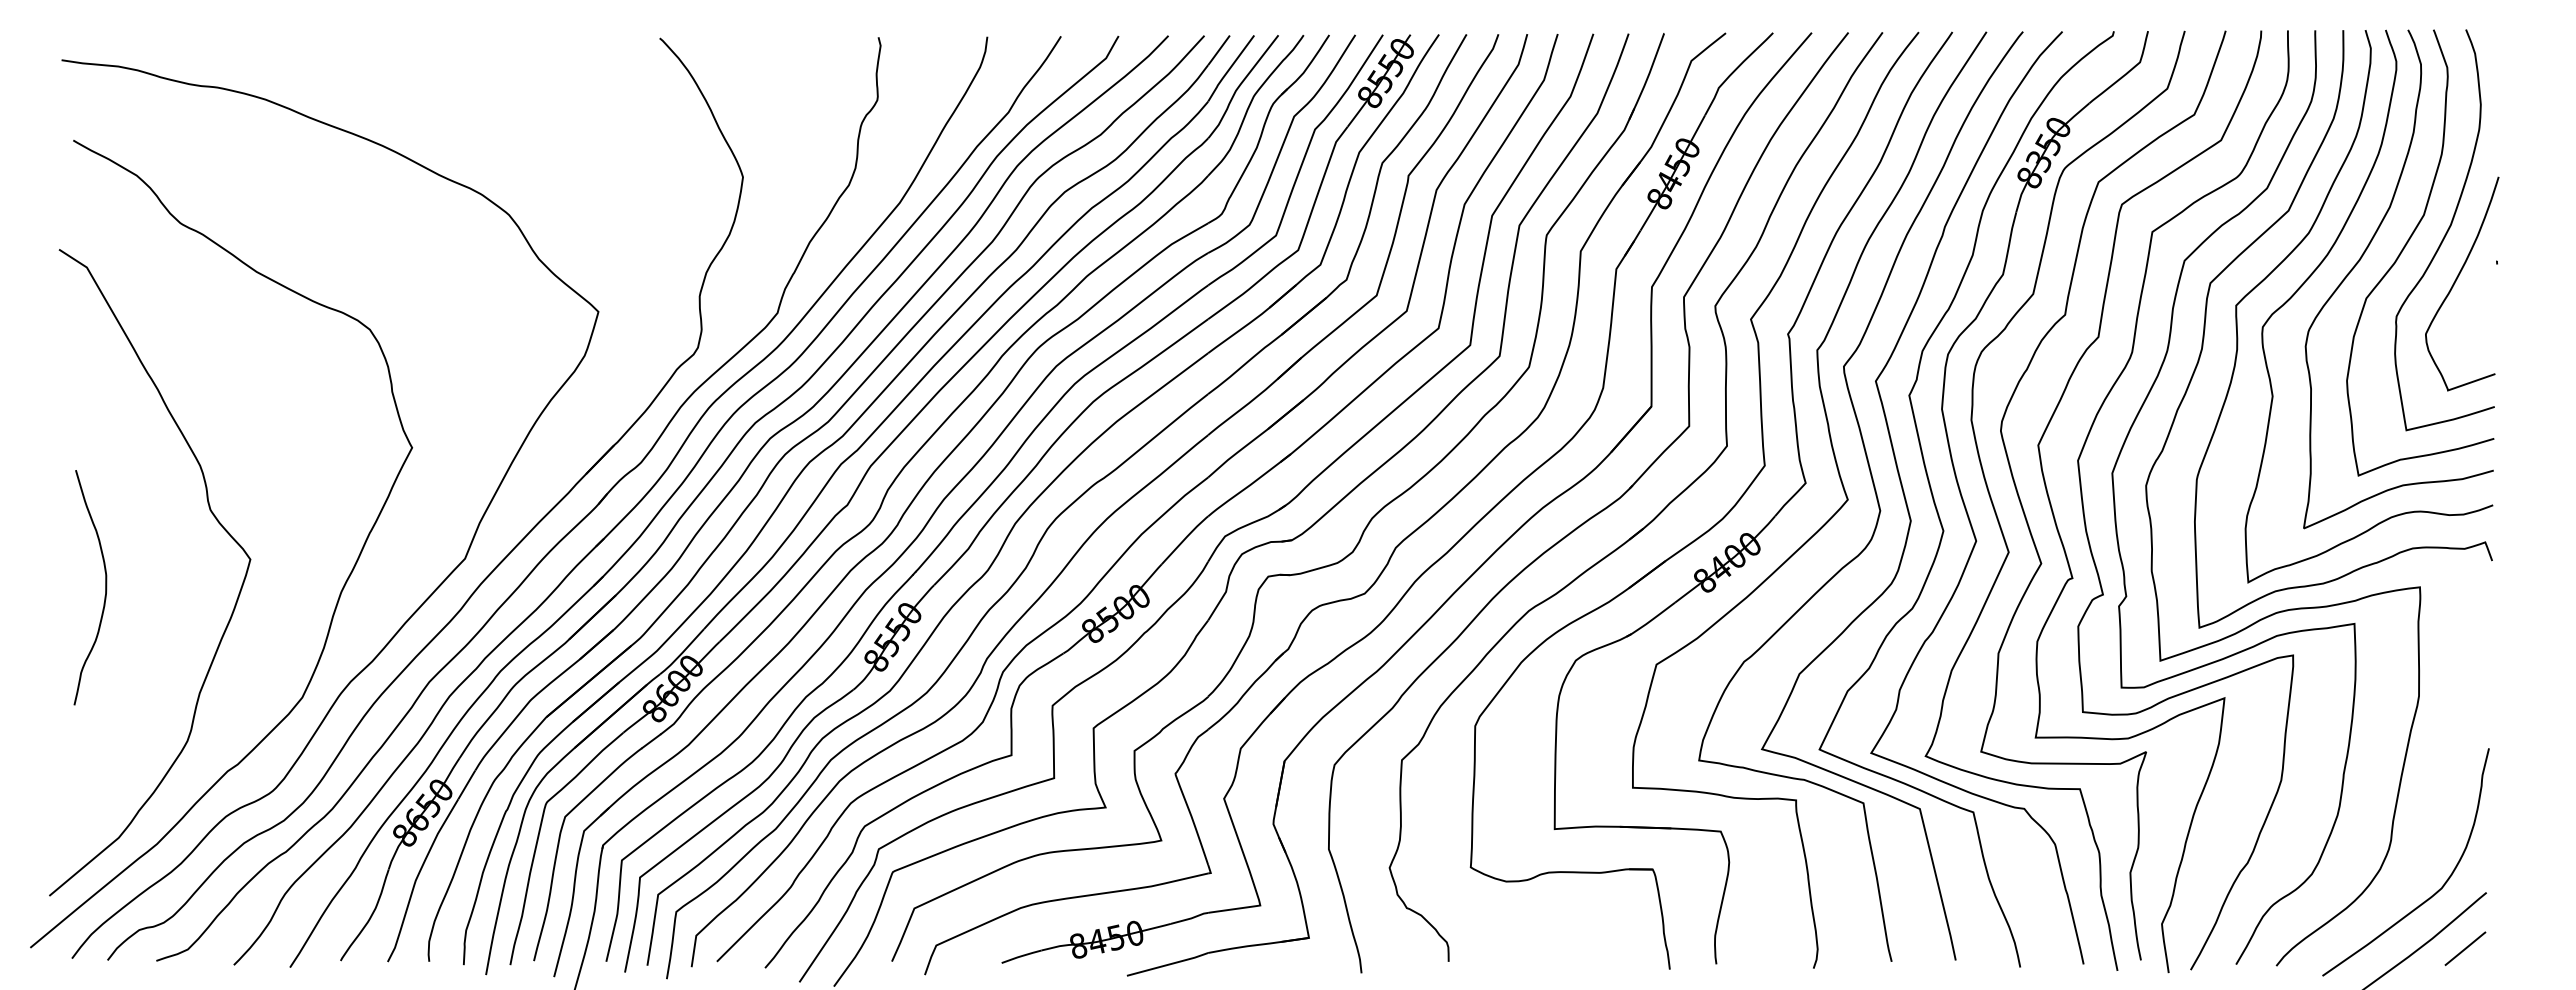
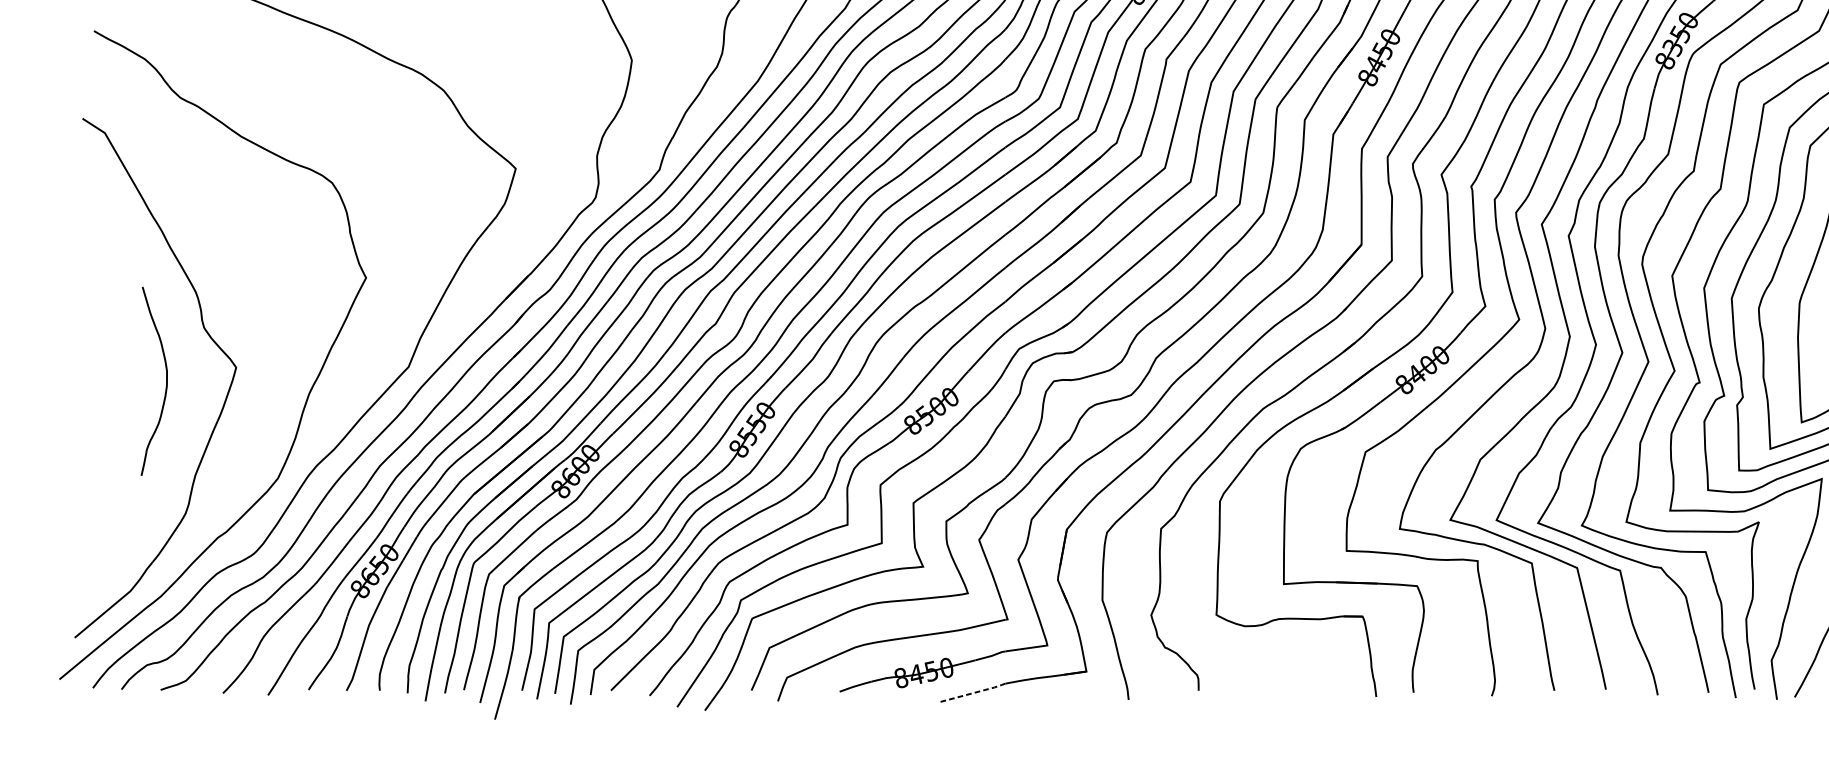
curve: (105, 587) -> (166, 381), moved
line: (1168, 964) -> (973, 692), solid -> dashed

